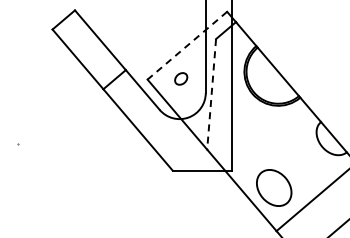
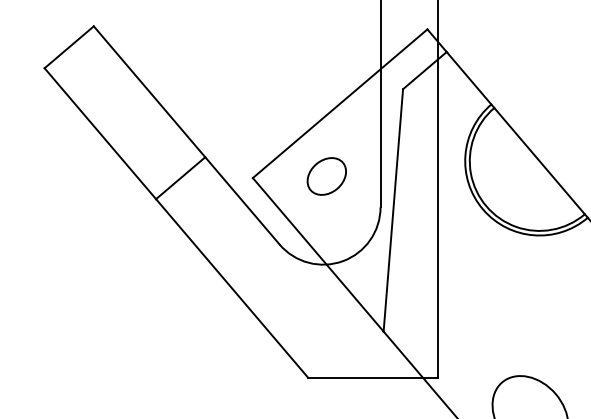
line: (187, 46) -> (340, 105), dashed -> solid
part: (180, 78) -> (325, 175), size x1.43
line: (211, 94) -> (393, 210), dashed -> solid

